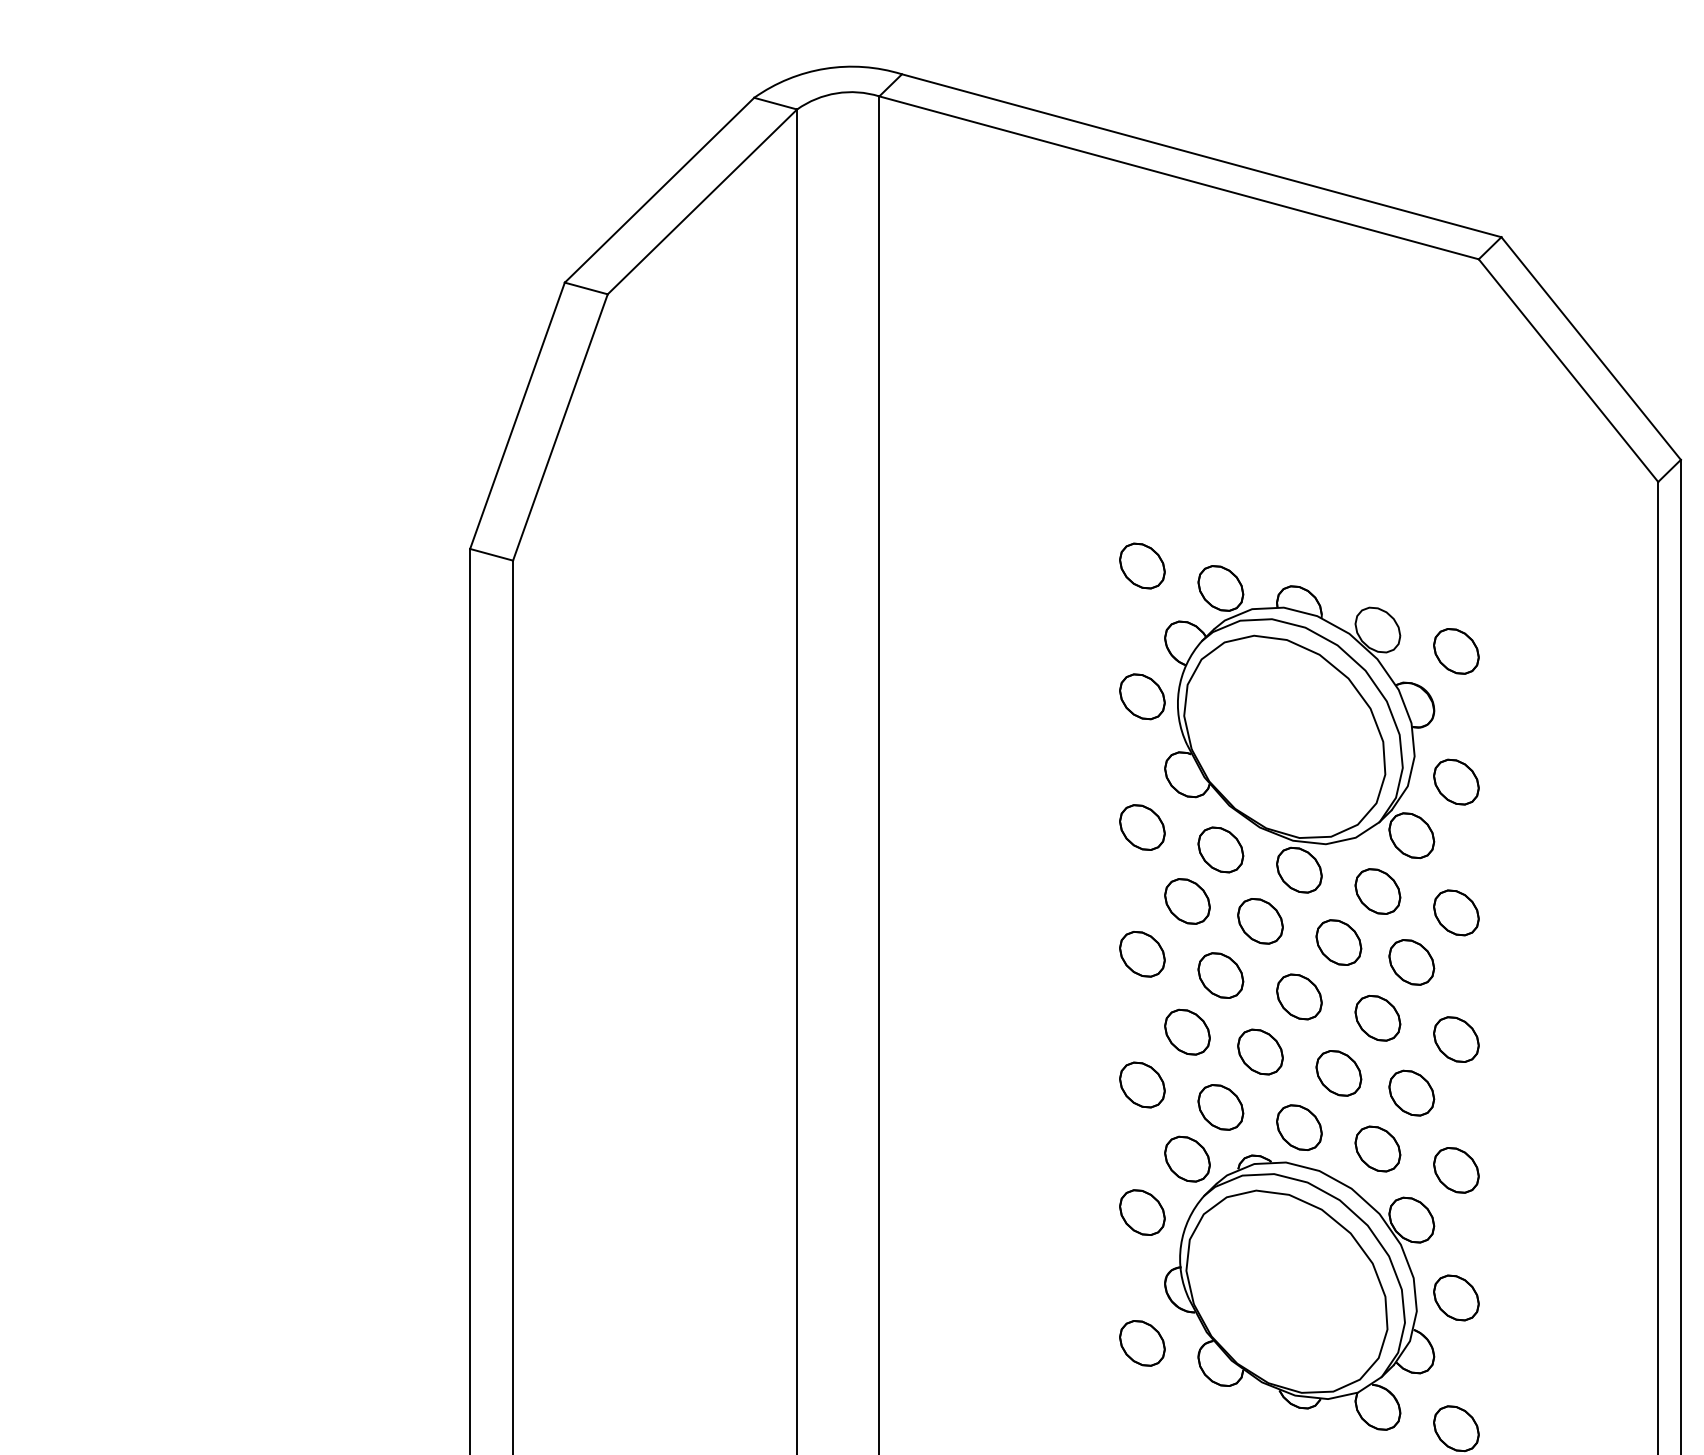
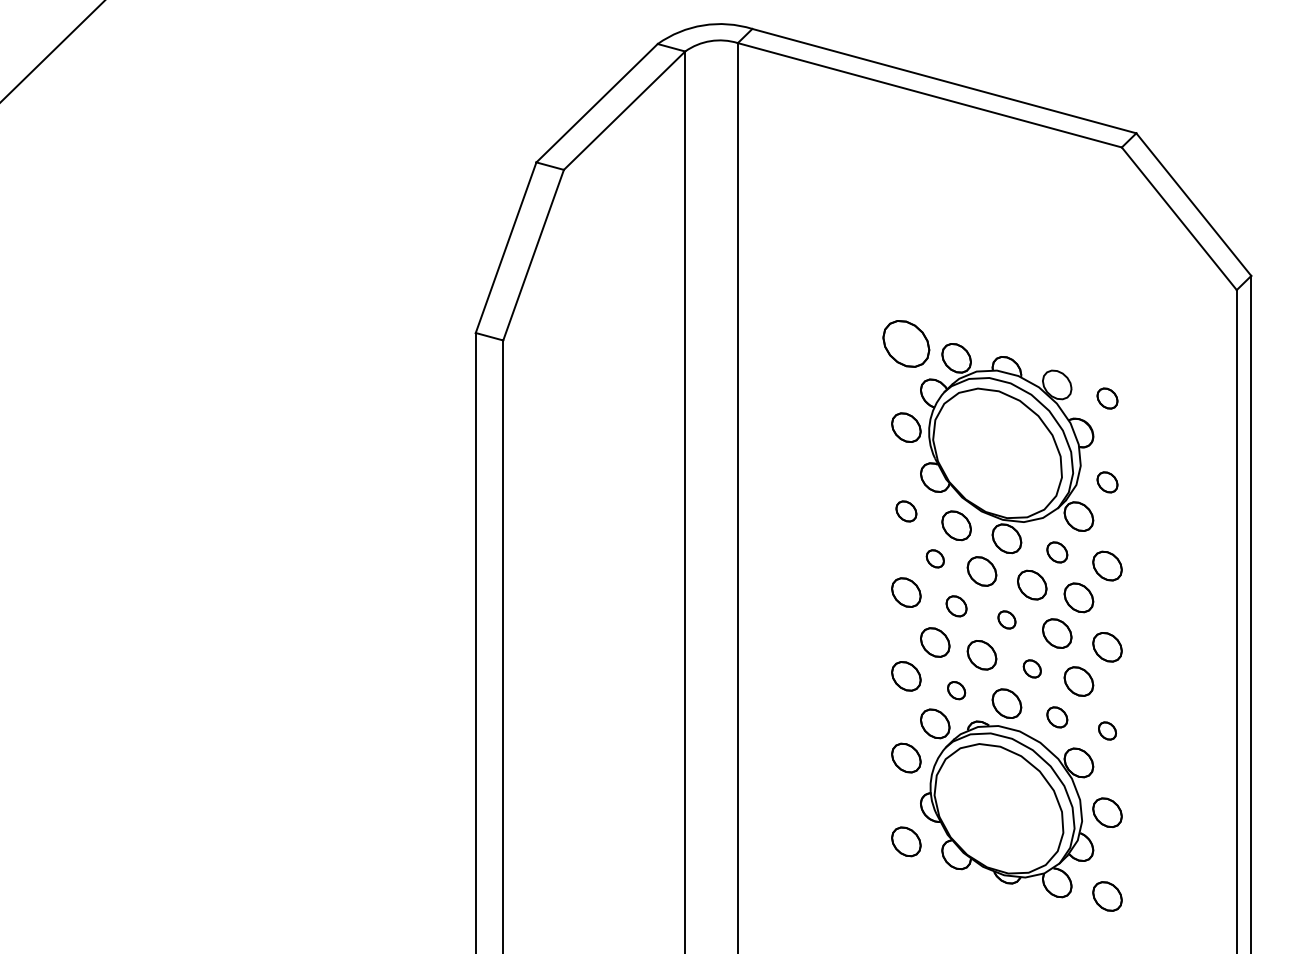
part: (1142, 565) -> (906, 343), size x1.6
part: (1456, 651) -> (1107, 398), size x0.7
part: (1456, 782) -> (1107, 482), size x0.7
part: (1142, 827) -> (906, 511), size x0.7
part: (1378, 891) -> (1057, 552), size x0.7
part: (1187, 901) -> (935, 558), size x0.6
part: (1220, 975) -> (956, 606), size x0.7
part: (1298, 996) -> (1006, 619), size x0.6
part: (1339, 1072) -> (1032, 668), size x0.6
part: (1220, 1107) -> (956, 690), size x0.6
part: (1378, 1149) -> (1057, 717), size x0.7
part: (1456, 1169) -> (1107, 730), size x0.6

